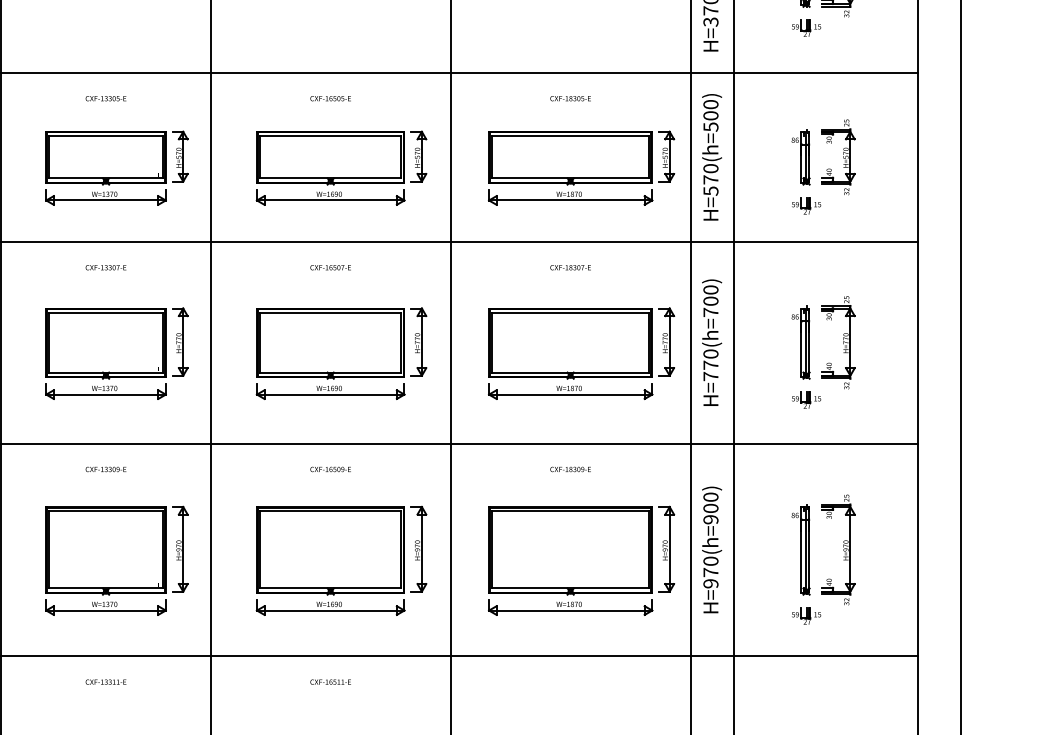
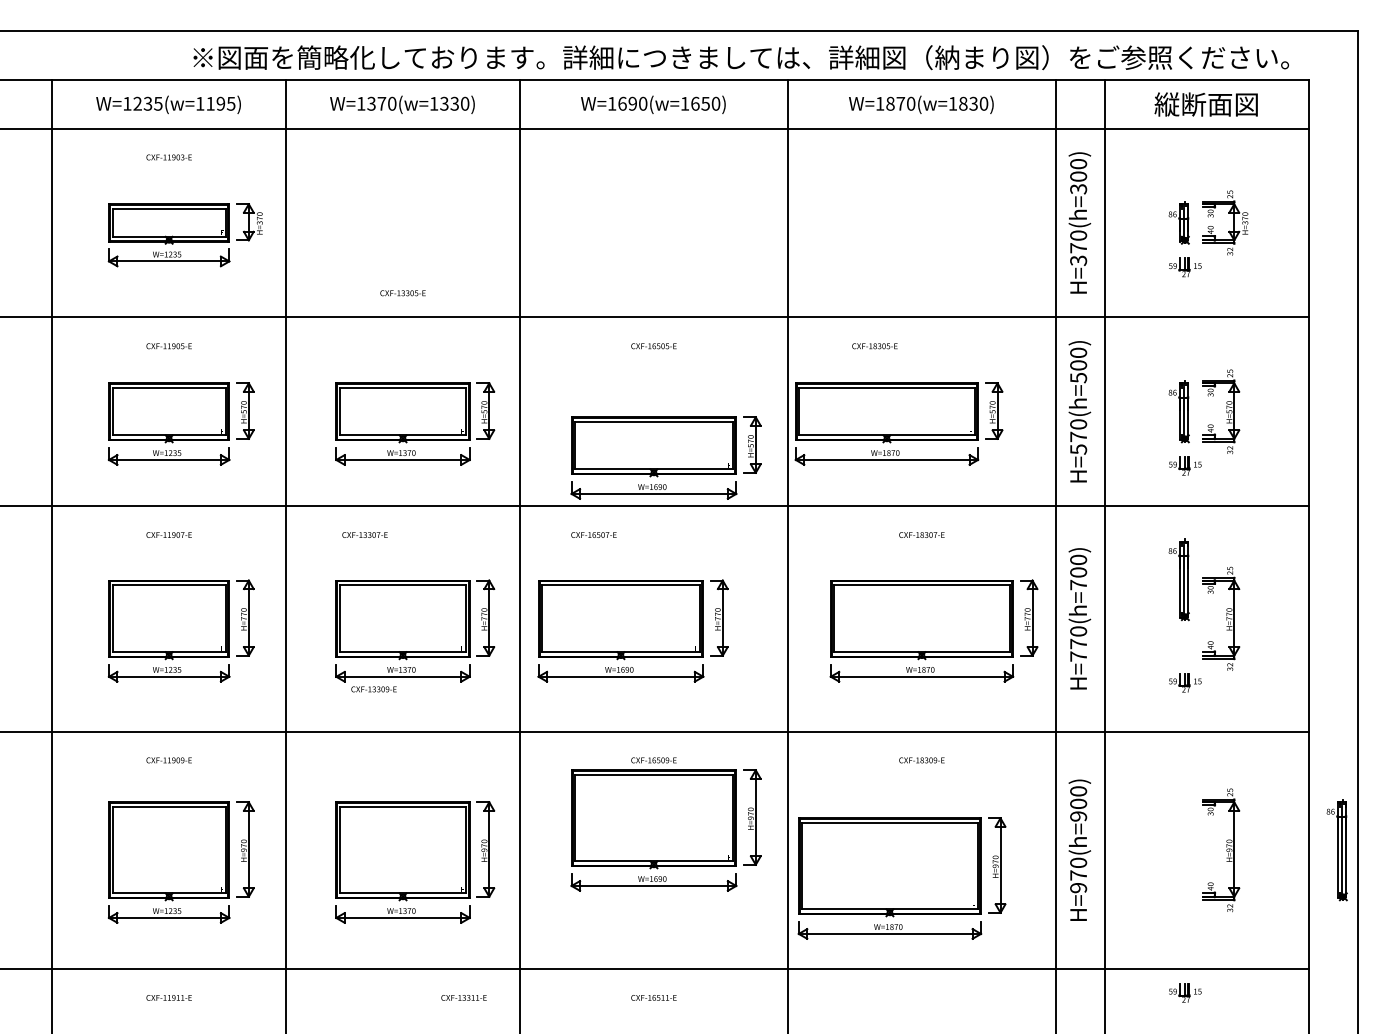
text: (105, 98) -> (402, 293), moved
text: (570, 98) -> (874, 346), moved
part: (341, 167) -> (665, 457), moved
part: (581, 167) -> (898, 423), moved
text: (105, 267) -> (364, 534), moved
text: (330, 267) -> (593, 534), moved
part: (800, 342) -> (1178, 579), moved
part: (341, 353) -> (632, 630), moved
text: (105, 469) -> (373, 689), moved
part: (800, 550) -> (1336, 850), moved
part: (341, 560) -> (665, 830), moved
part: (581, 560) -> (901, 878), moved
part: (806, 615) -> (1185, 992), moved
text: (105, 681) -> (463, 997), moved

